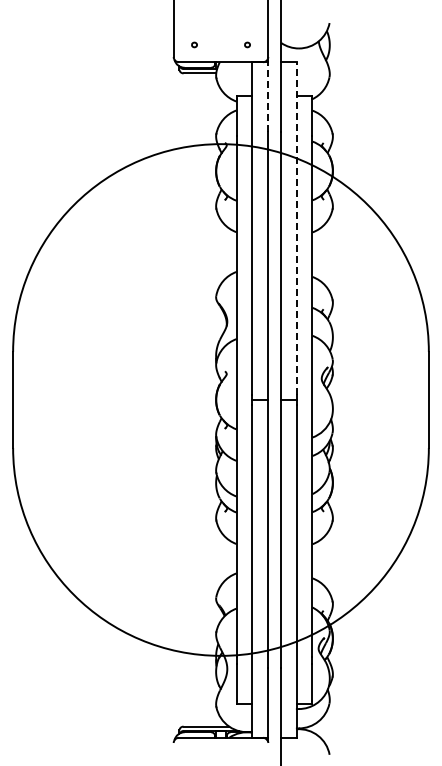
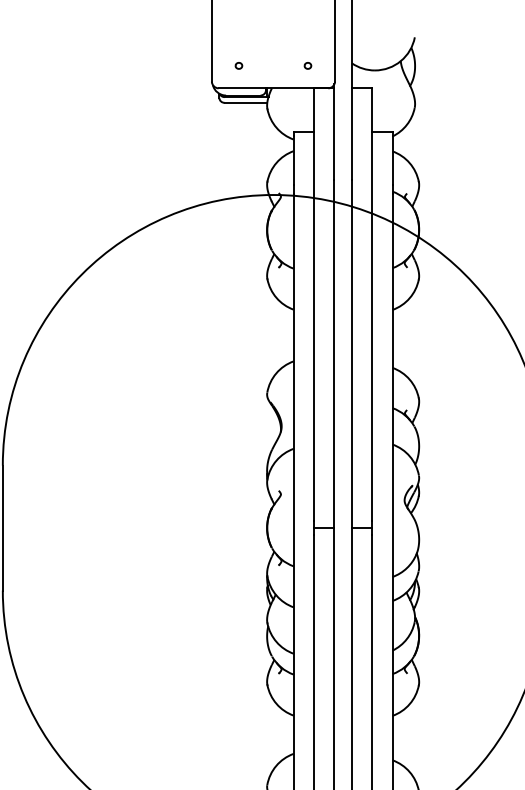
line: (267, 95) -> (334, 131), dashed -> solid
line: (296, 227) -> (371, 303), dashed -> solid

